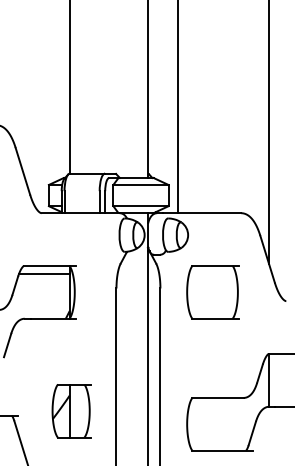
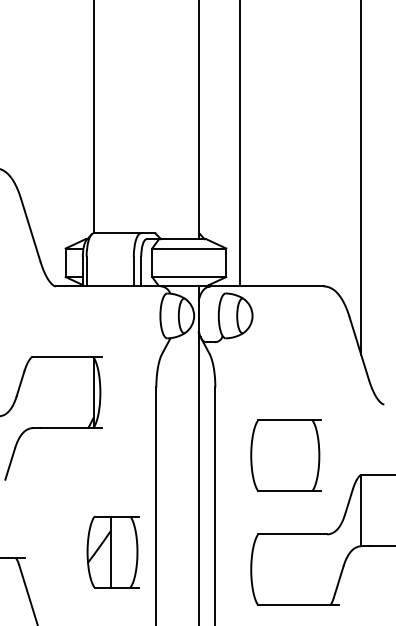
line: (44, 274) -> (59, 368), removed
part: (212, 292) -> (285, 455), moved
part: (71, 410) -> (112, 551), moved

